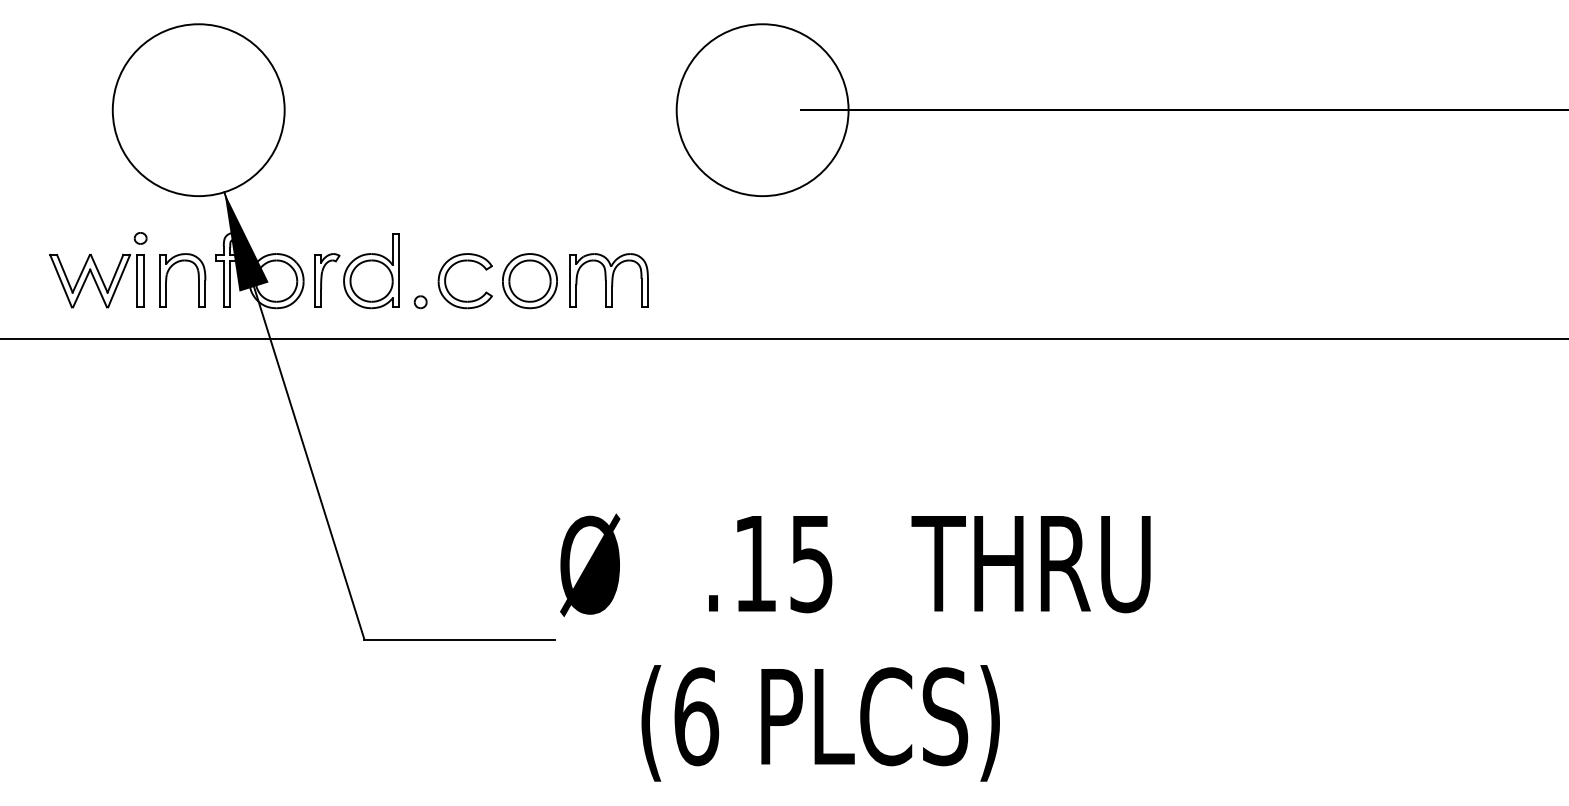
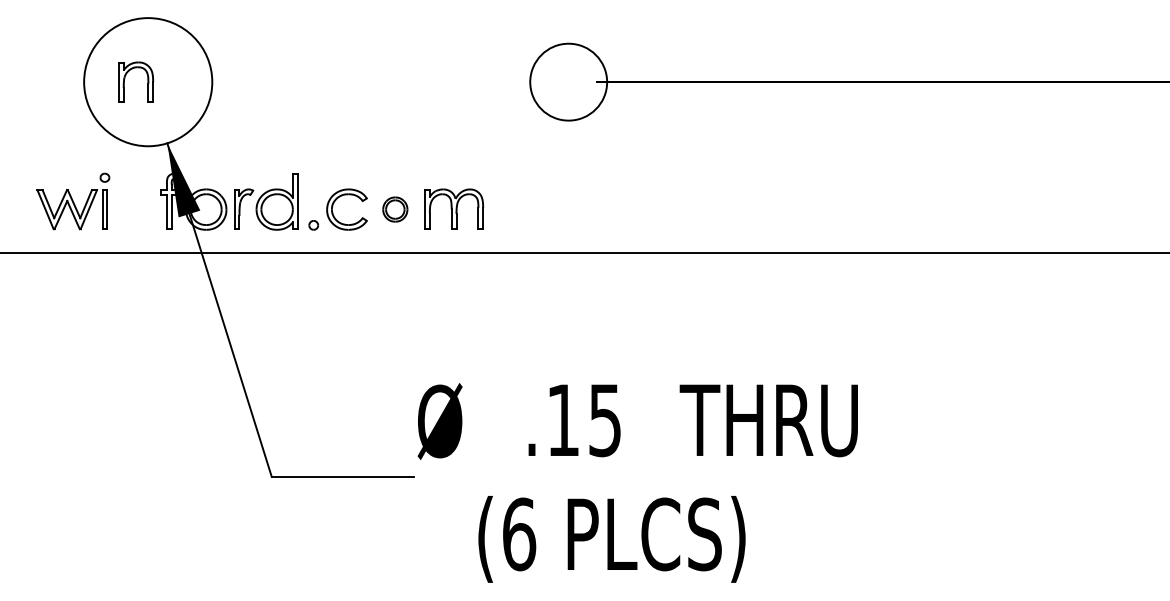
circle: (762, 110) -> (568, 82), size x0.6
part: (197, 279) -> (147, 81), moved
part: (530, 280) -> (395, 209), size x0.6

